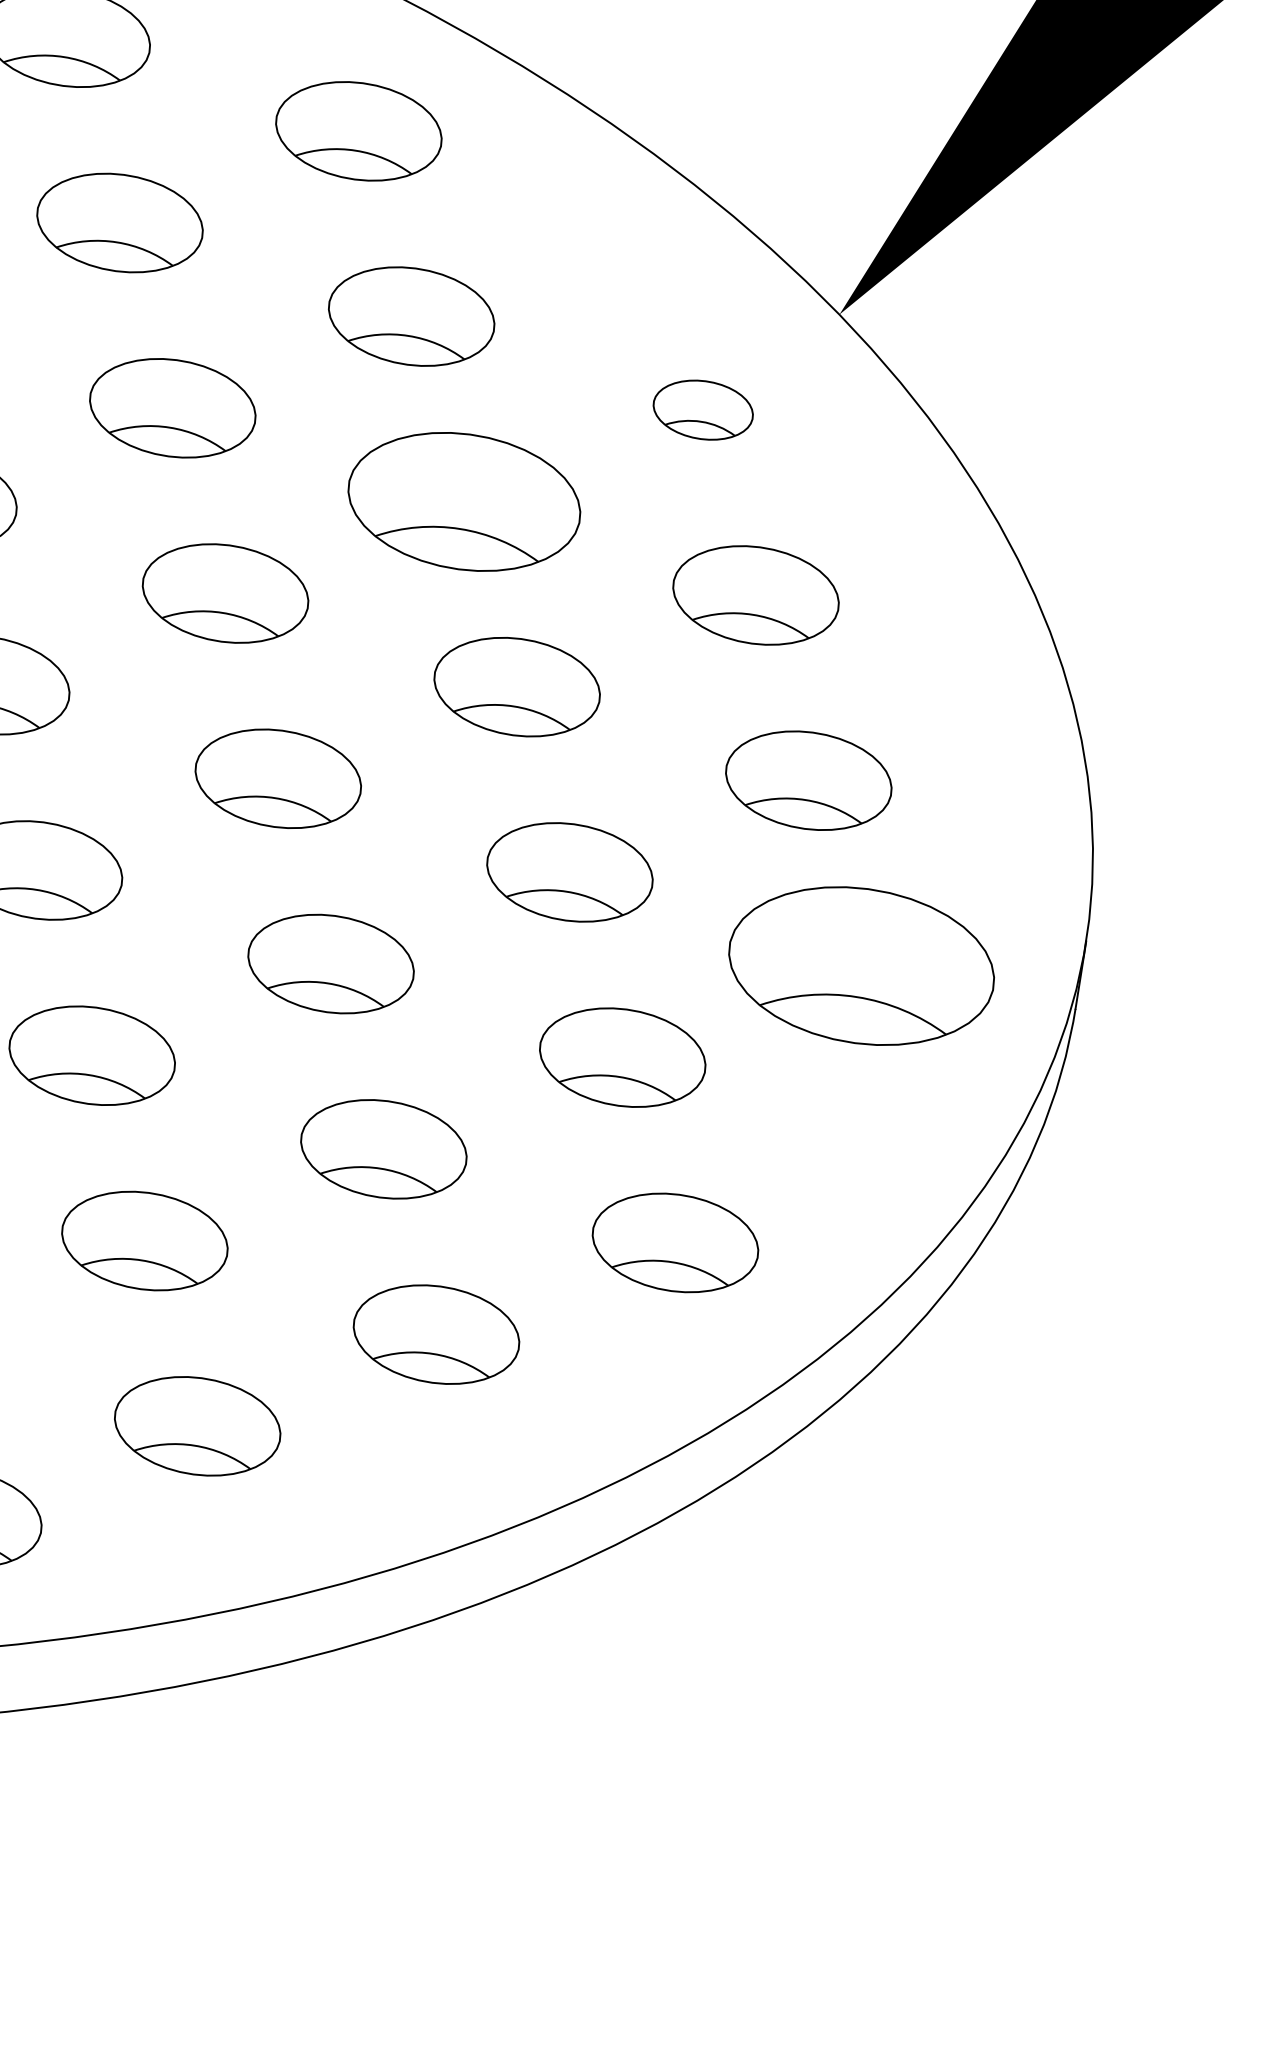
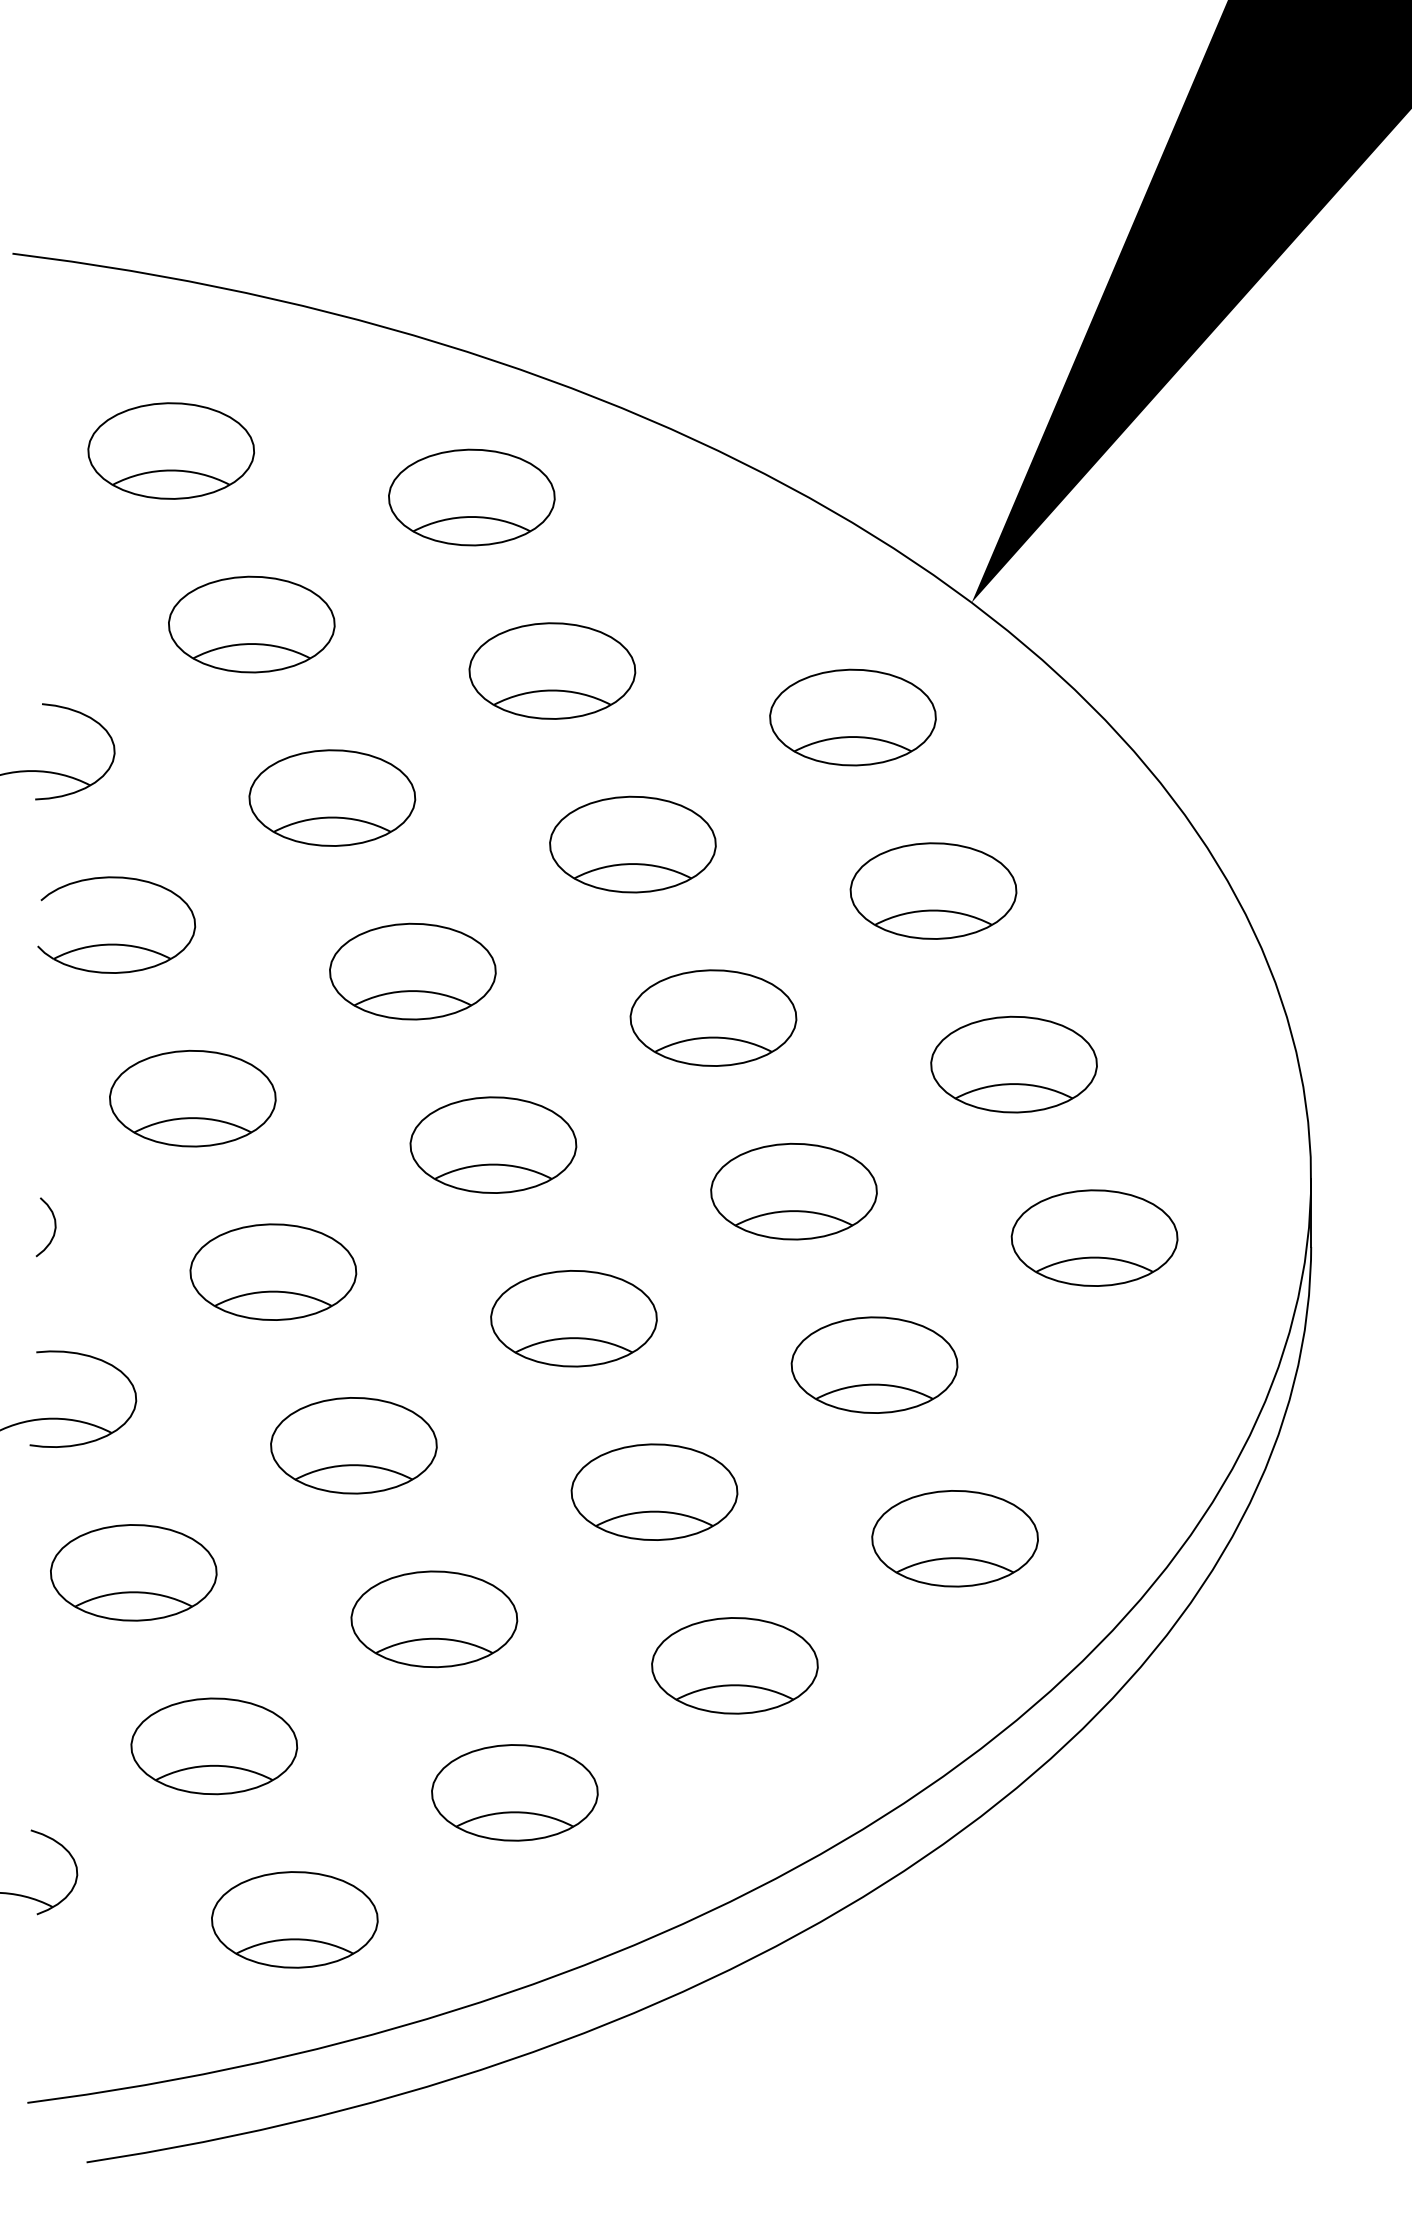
part: (702, 410) -> (852, 717), size x1.67
part: (464, 501) -> (632, 844), size x0.71
part: (861, 965) -> (1094, 1237), size x0.62

